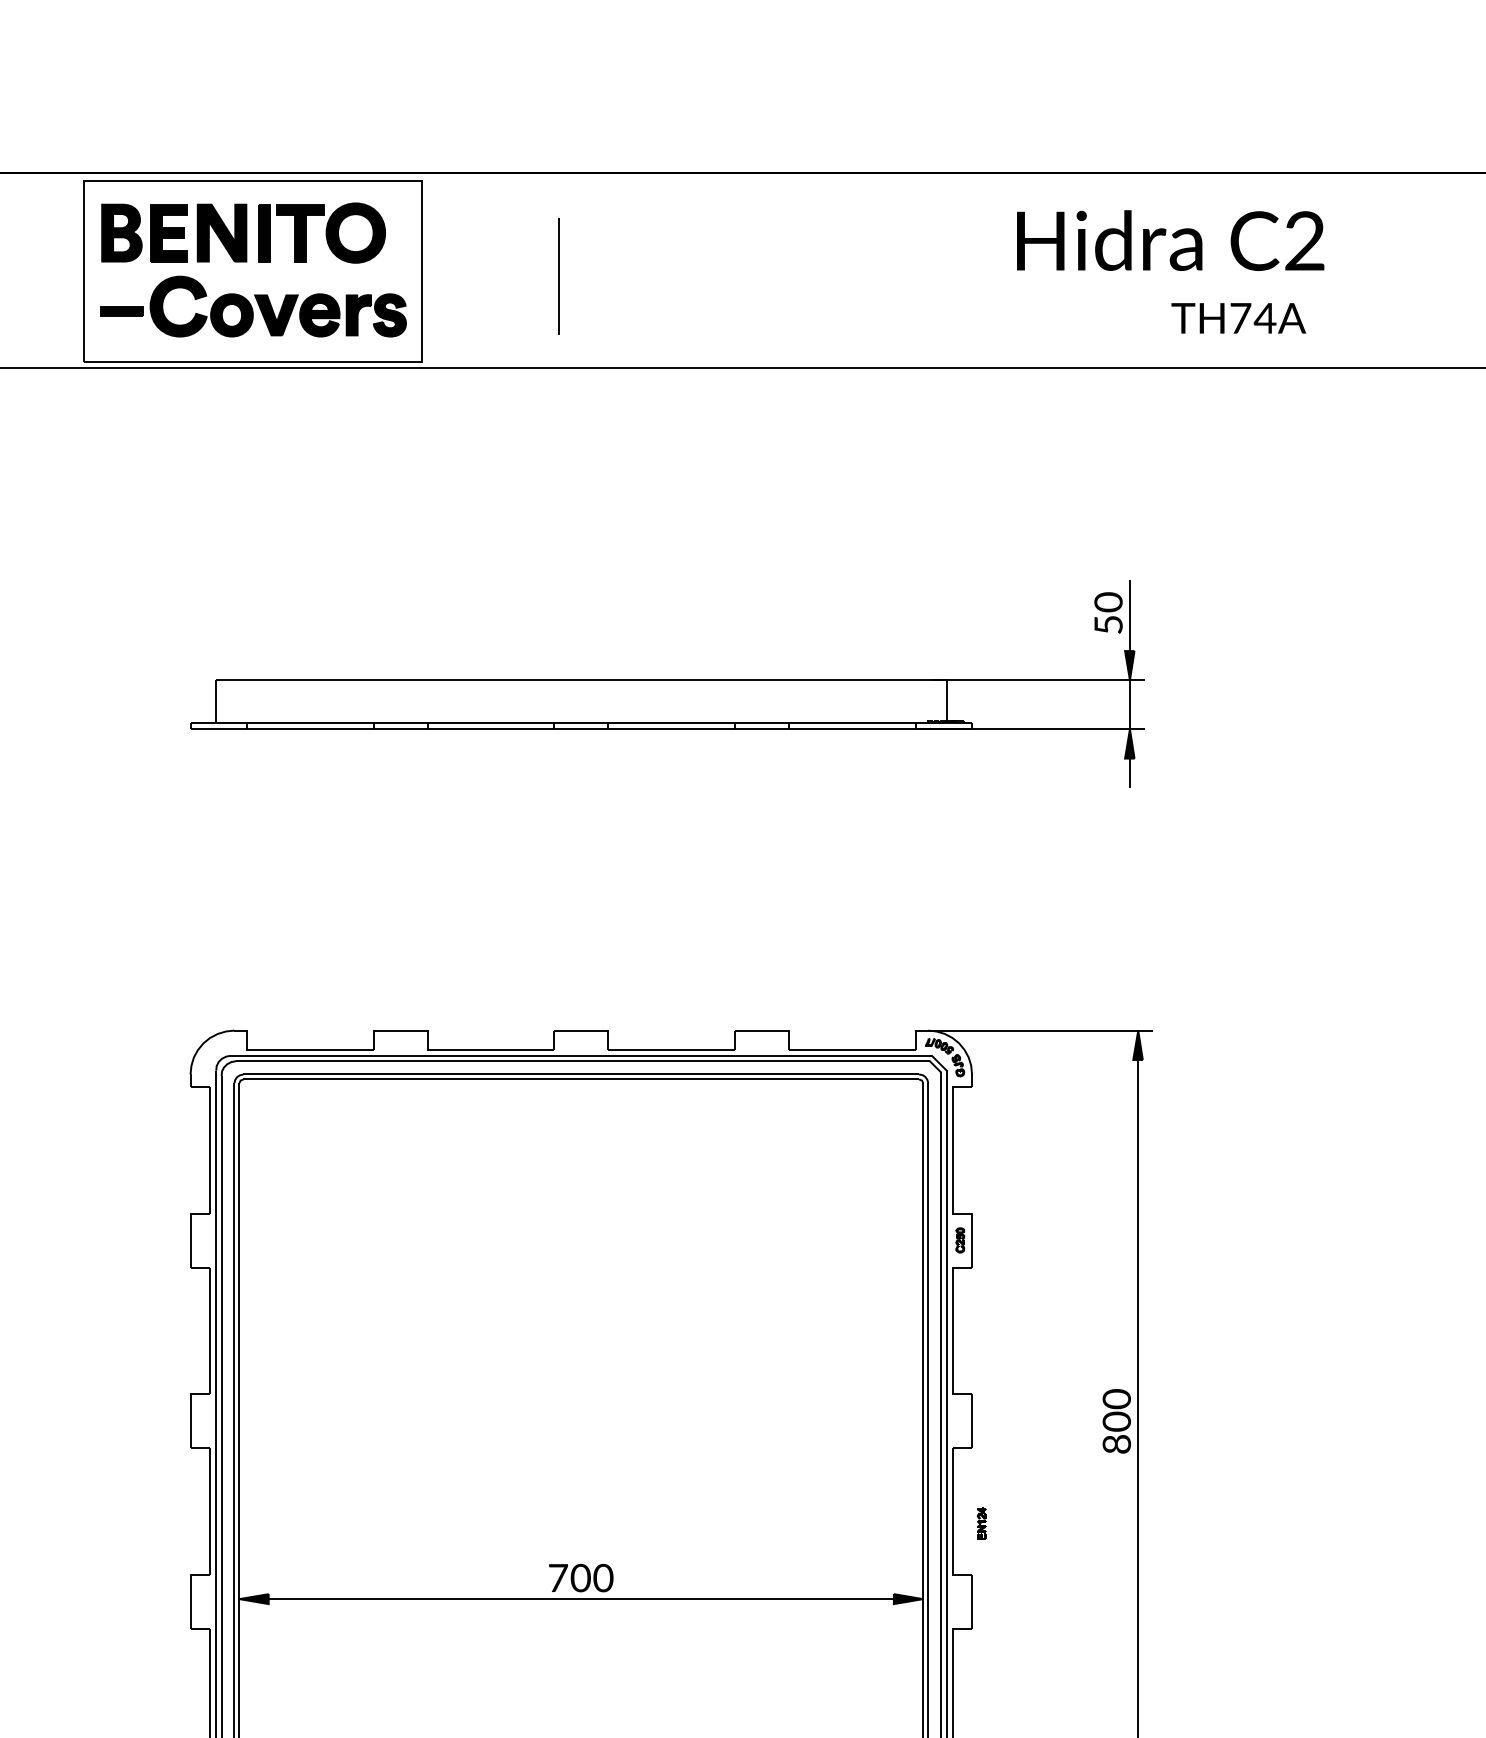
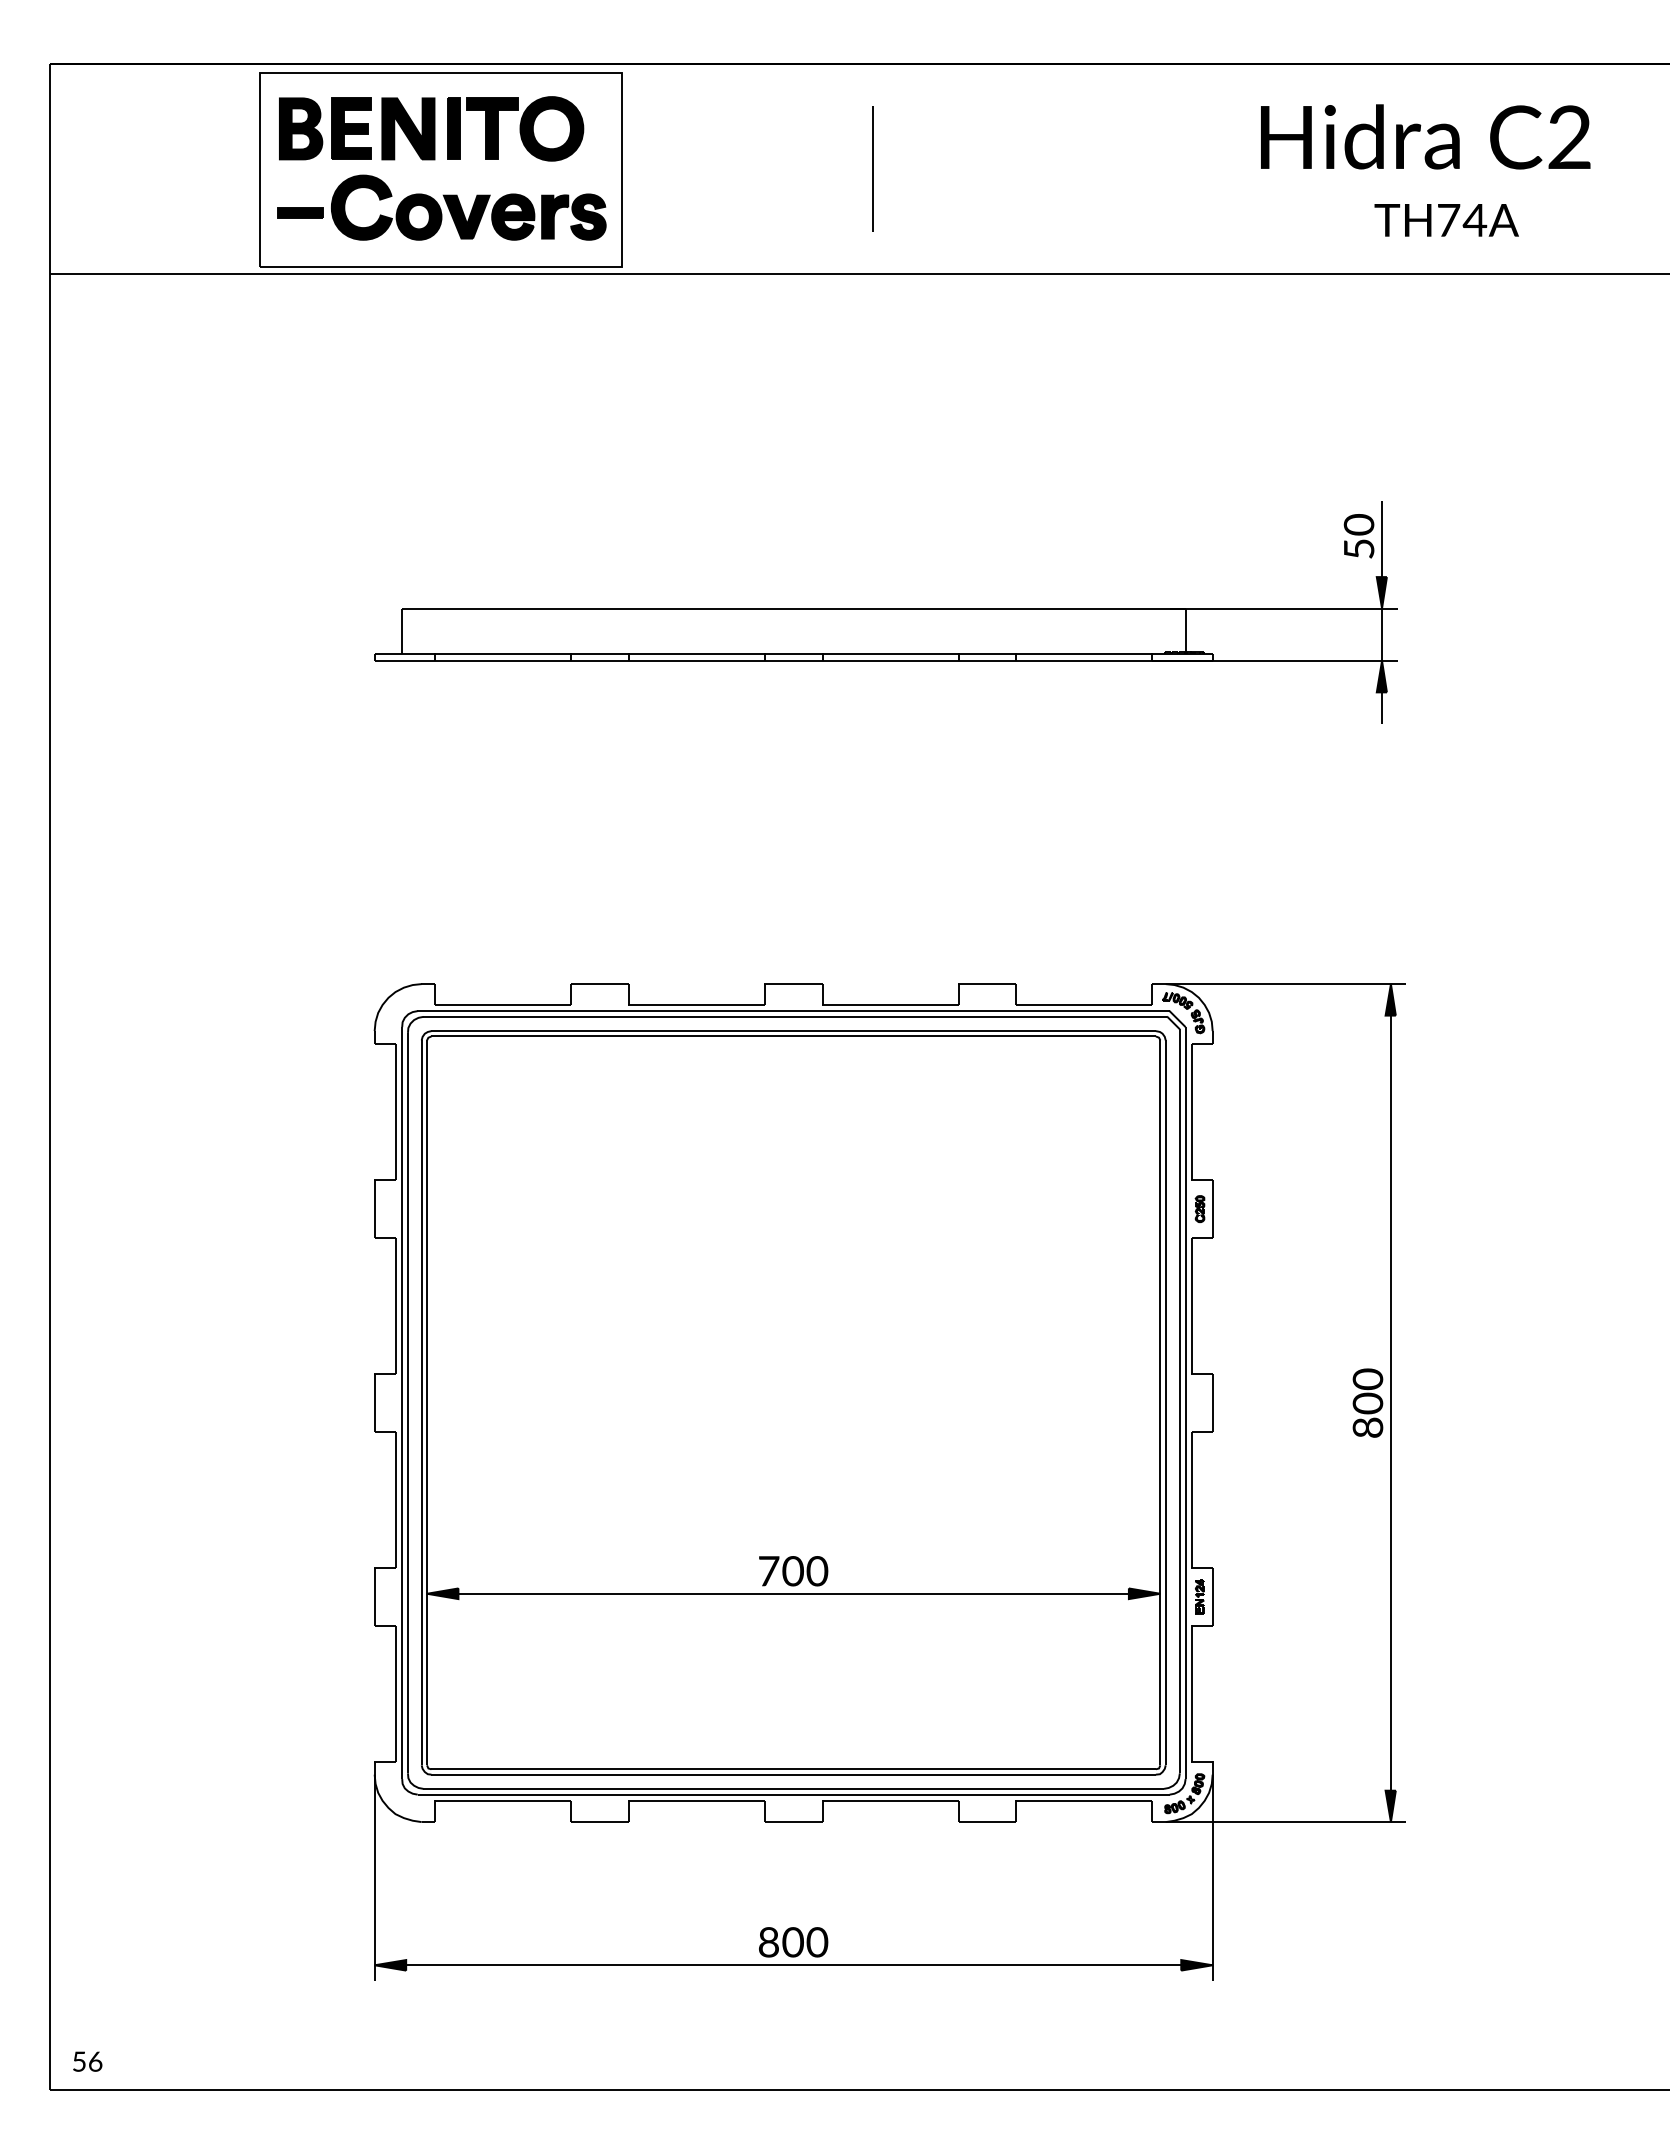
line: (557, 276) -> (872, 168), moved
text: (1238, 318) -> (1446, 220), moved
part: (981, 1523) -> (1199, 1596), moved

